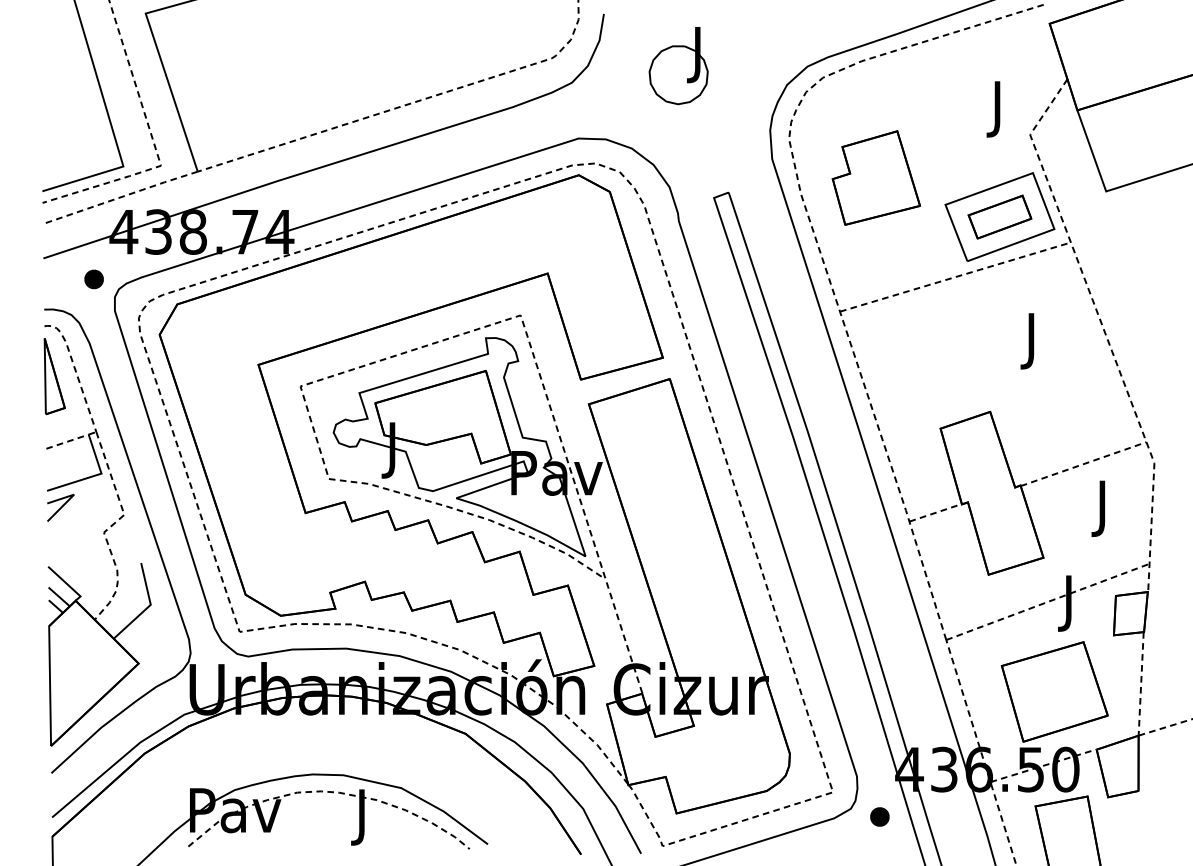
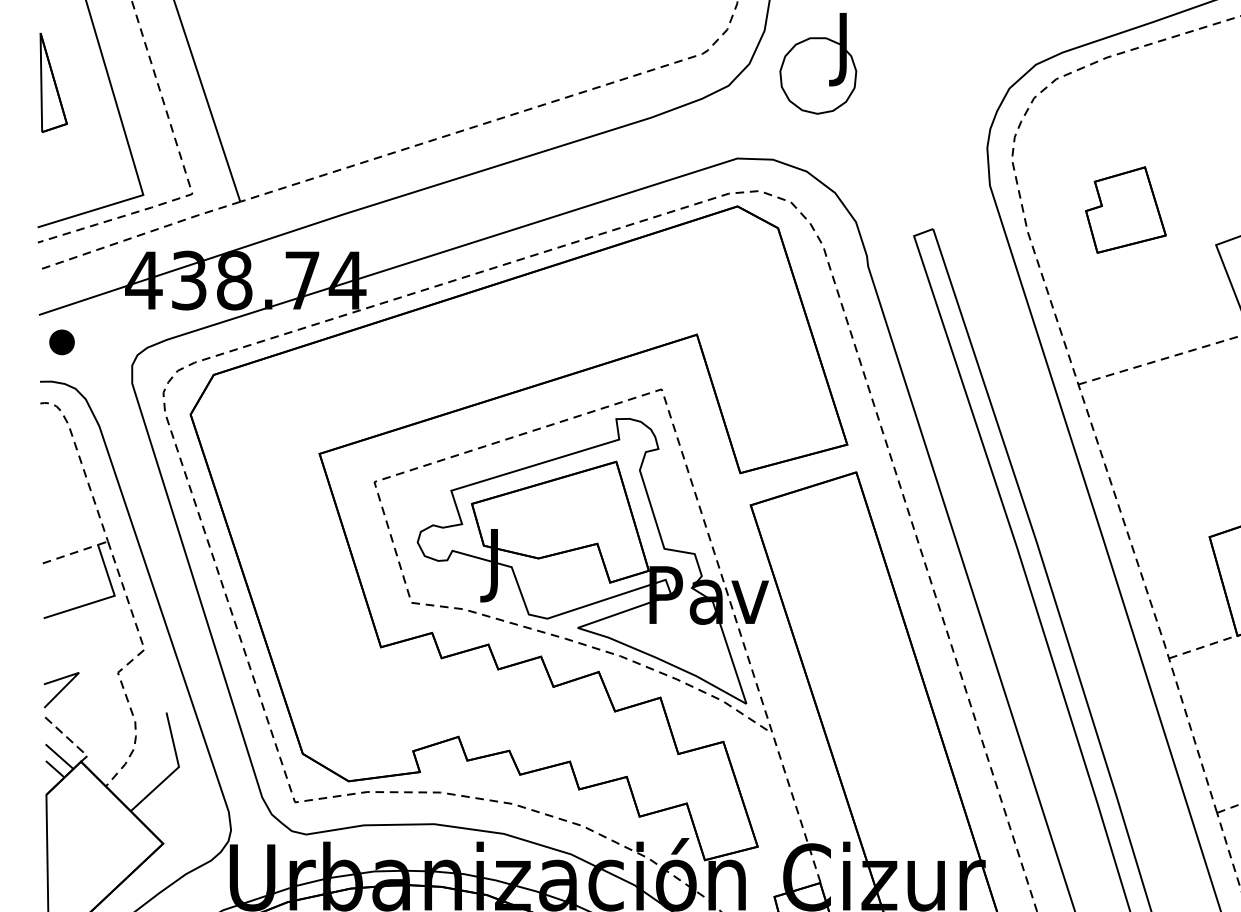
part: (678, 66) -> (818, 64), moved
part: (876, 177) -> (1126, 209), size x0.7
part: (93, 279) -> (61, 342), moved
part: (54, 376) -> (53, 82), moved
line: (60, 507) -> (61, 689), moved
line: (67, 584) -> (70, 740), solid -> dashed

